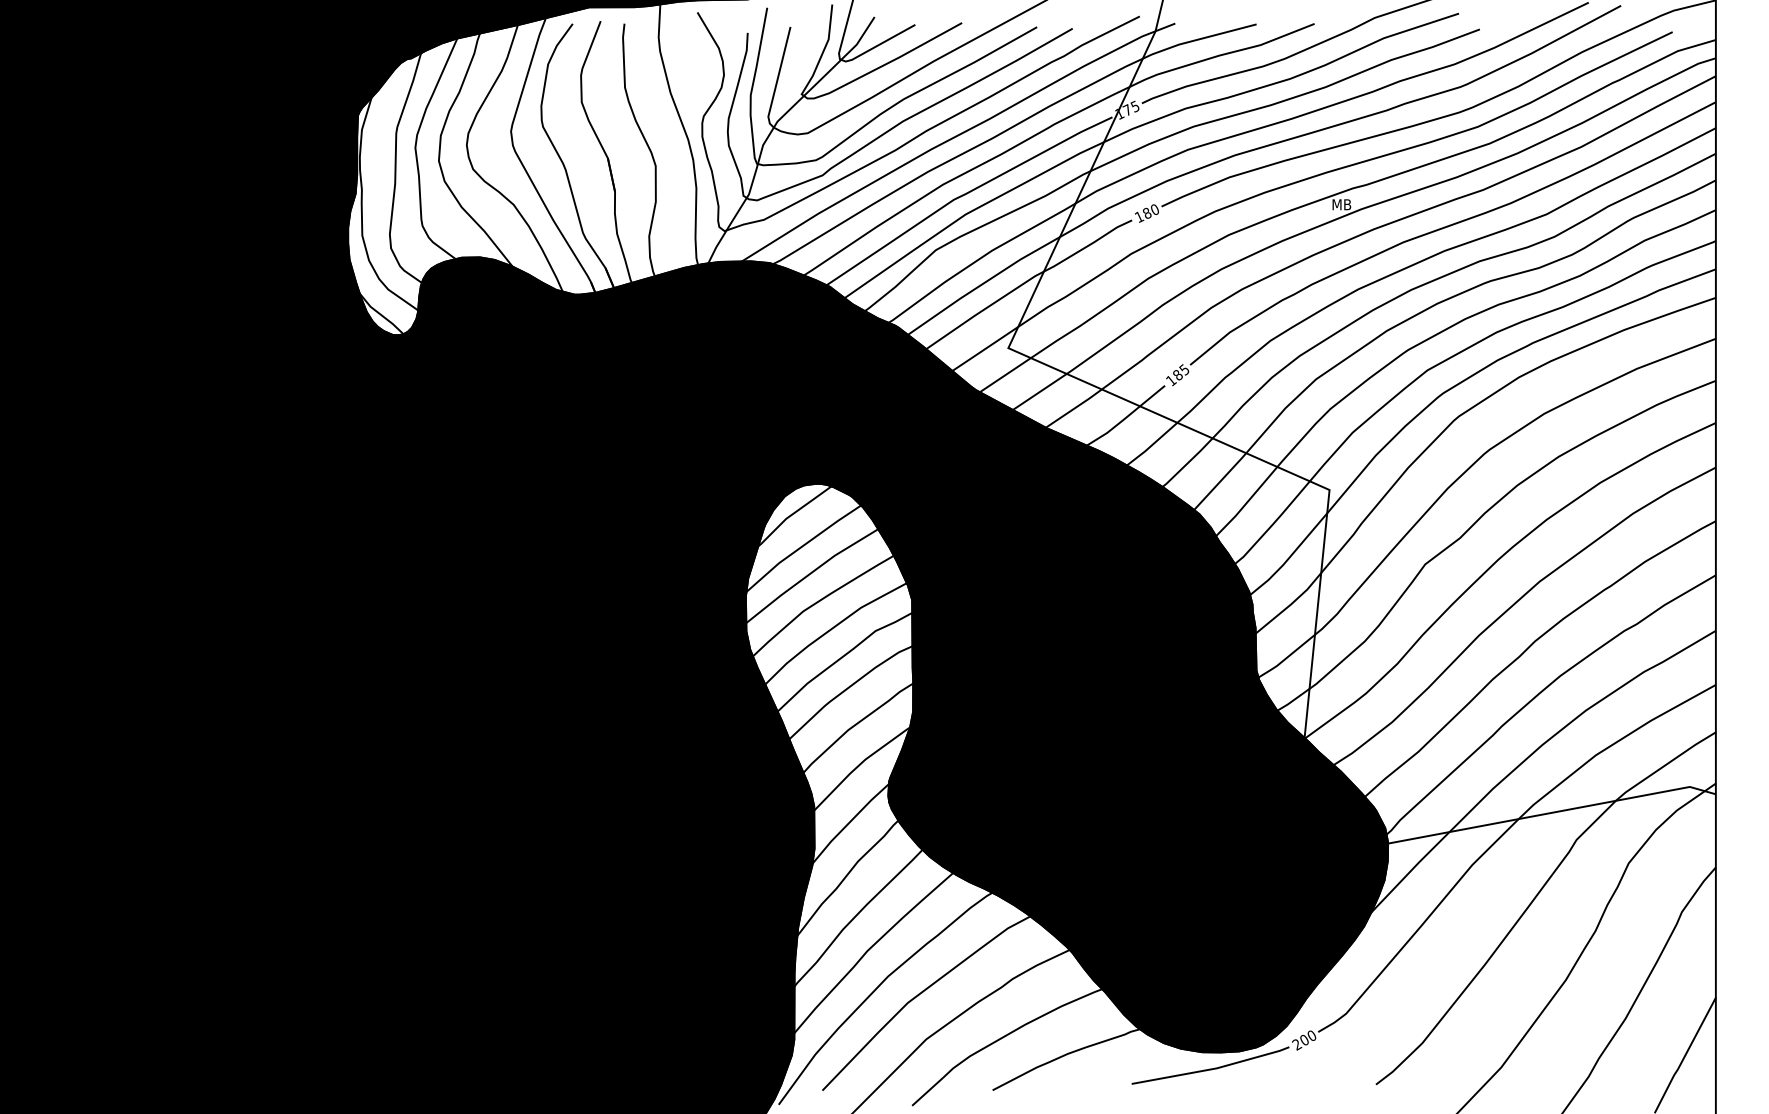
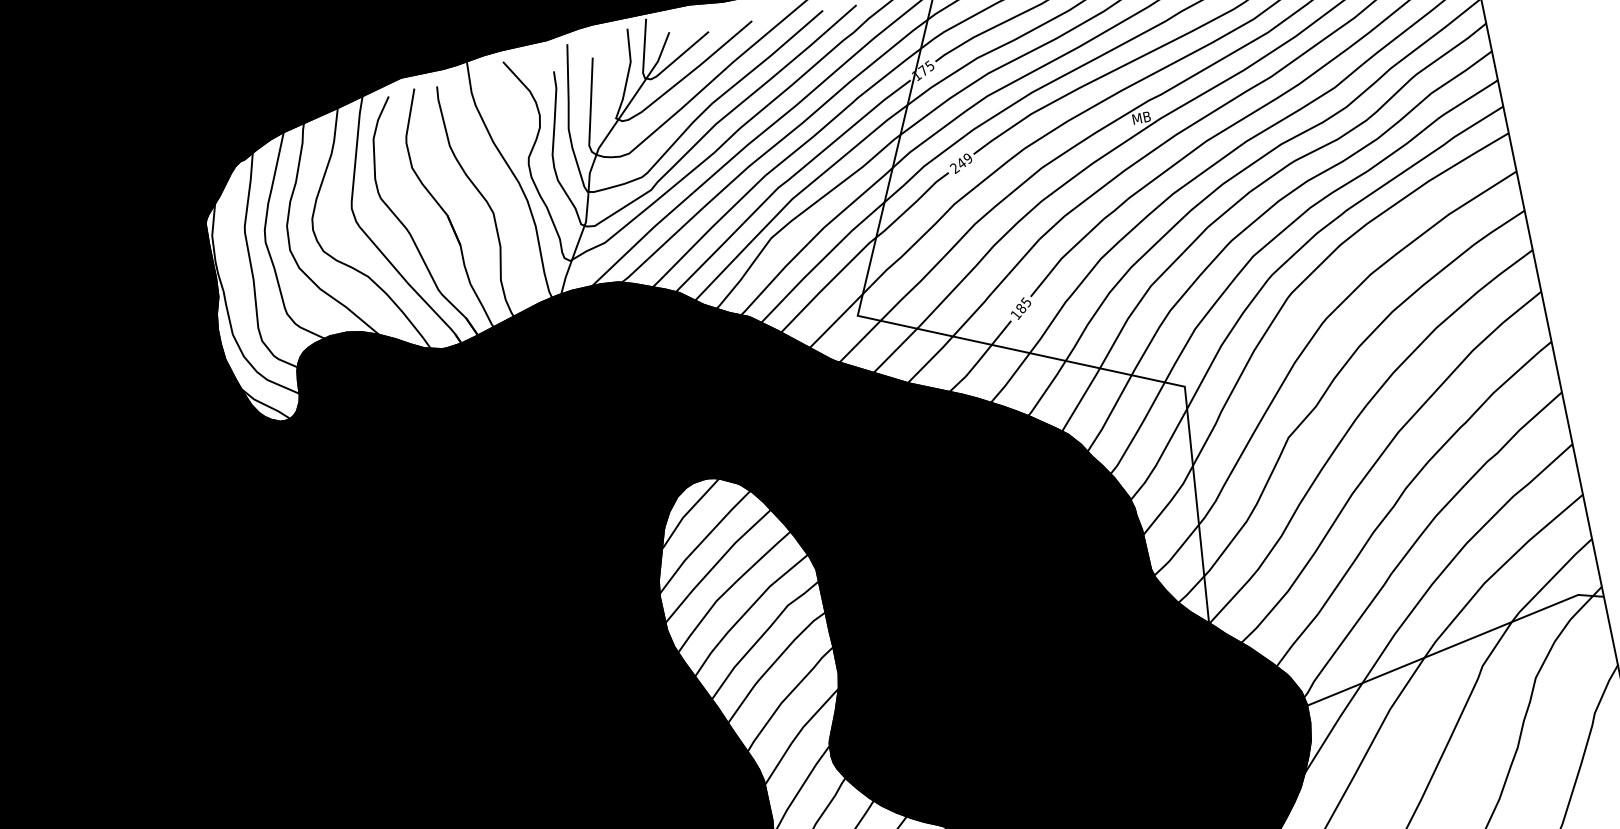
text: (1146, 214) -> (961, 164), 180 -> 249

